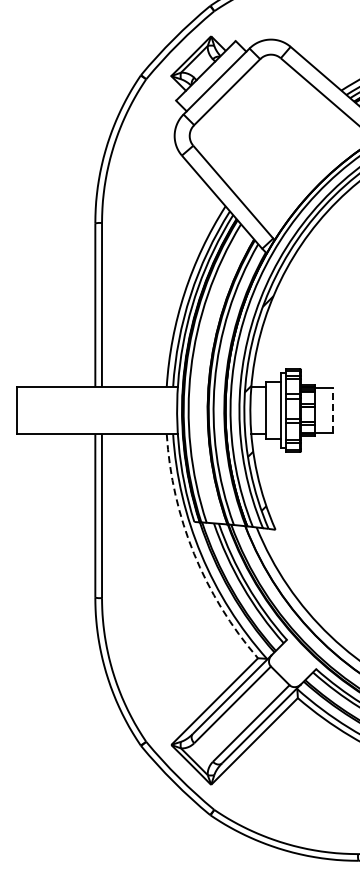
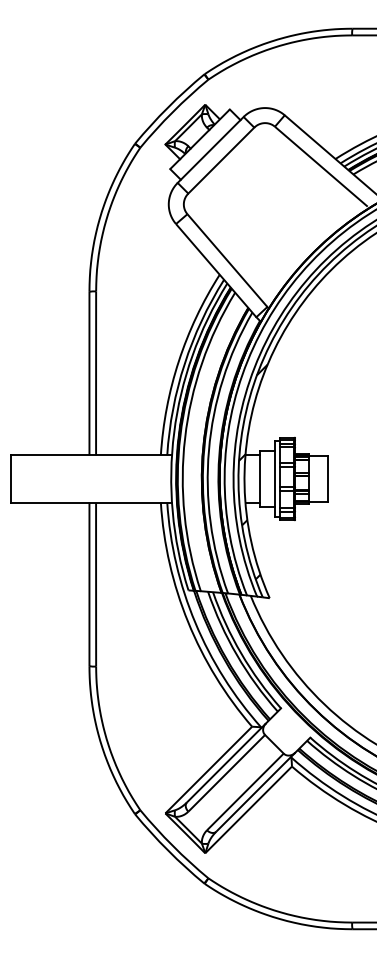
line: (333, 410) -> (327, 478), dashed -> solid
arc: (194, 554) -> (188, 622), dashed -> solid

